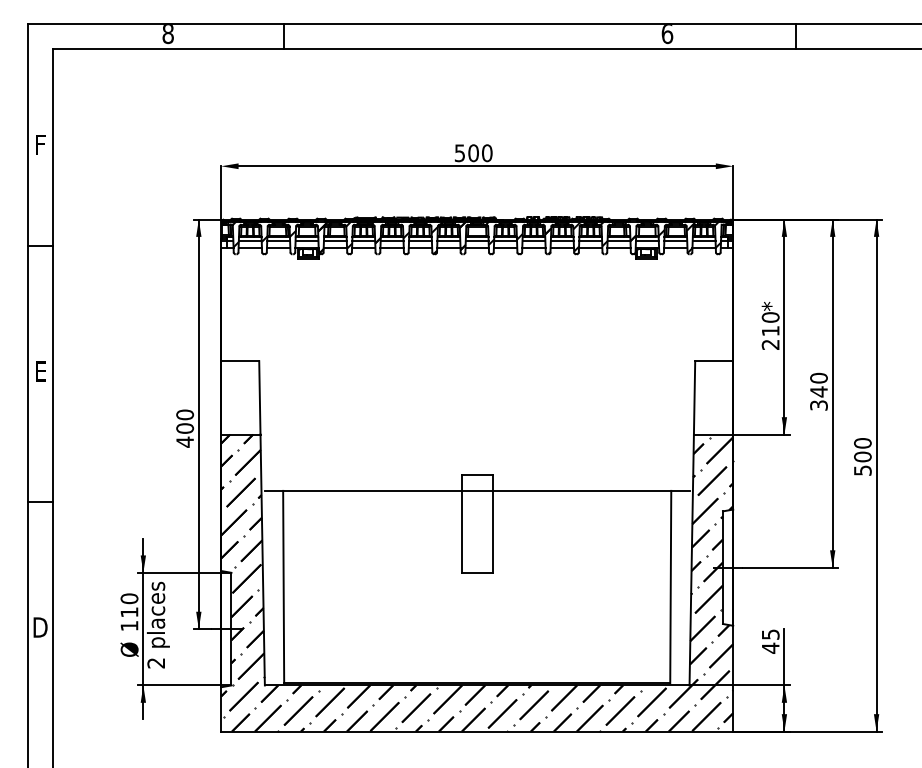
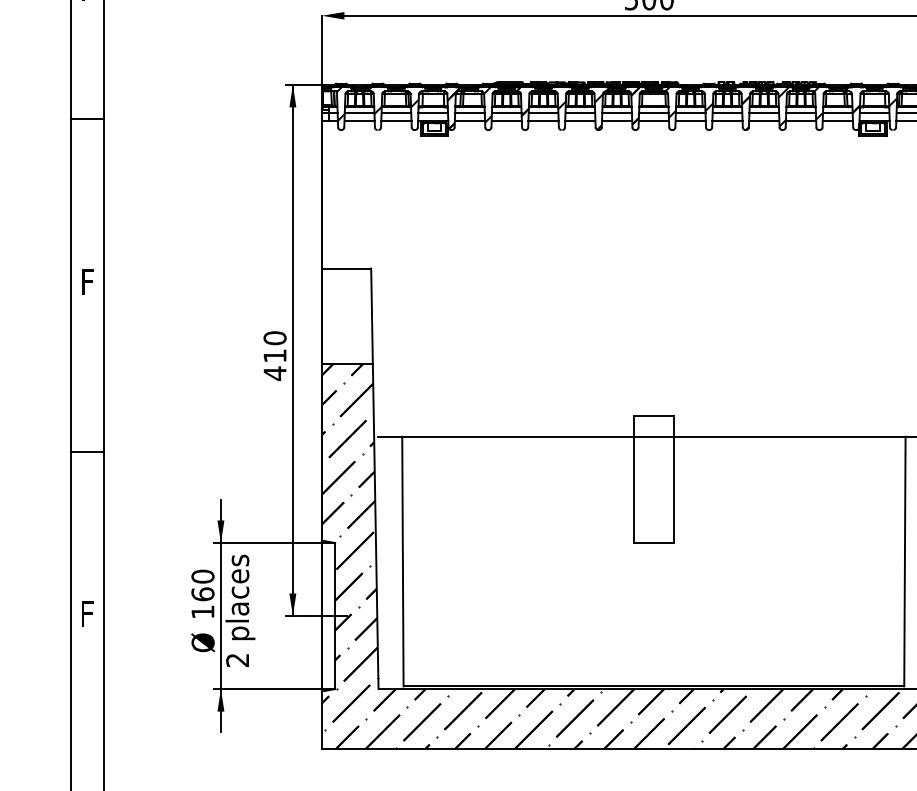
text: (41, 375) -> (88, 287), E -> F
text: (185, 428) -> (275, 355), 400 -> 410
text: (129, 612) -> (202, 594), 110 -> 160
text: (40, 627) -> (87, 613), D -> F

